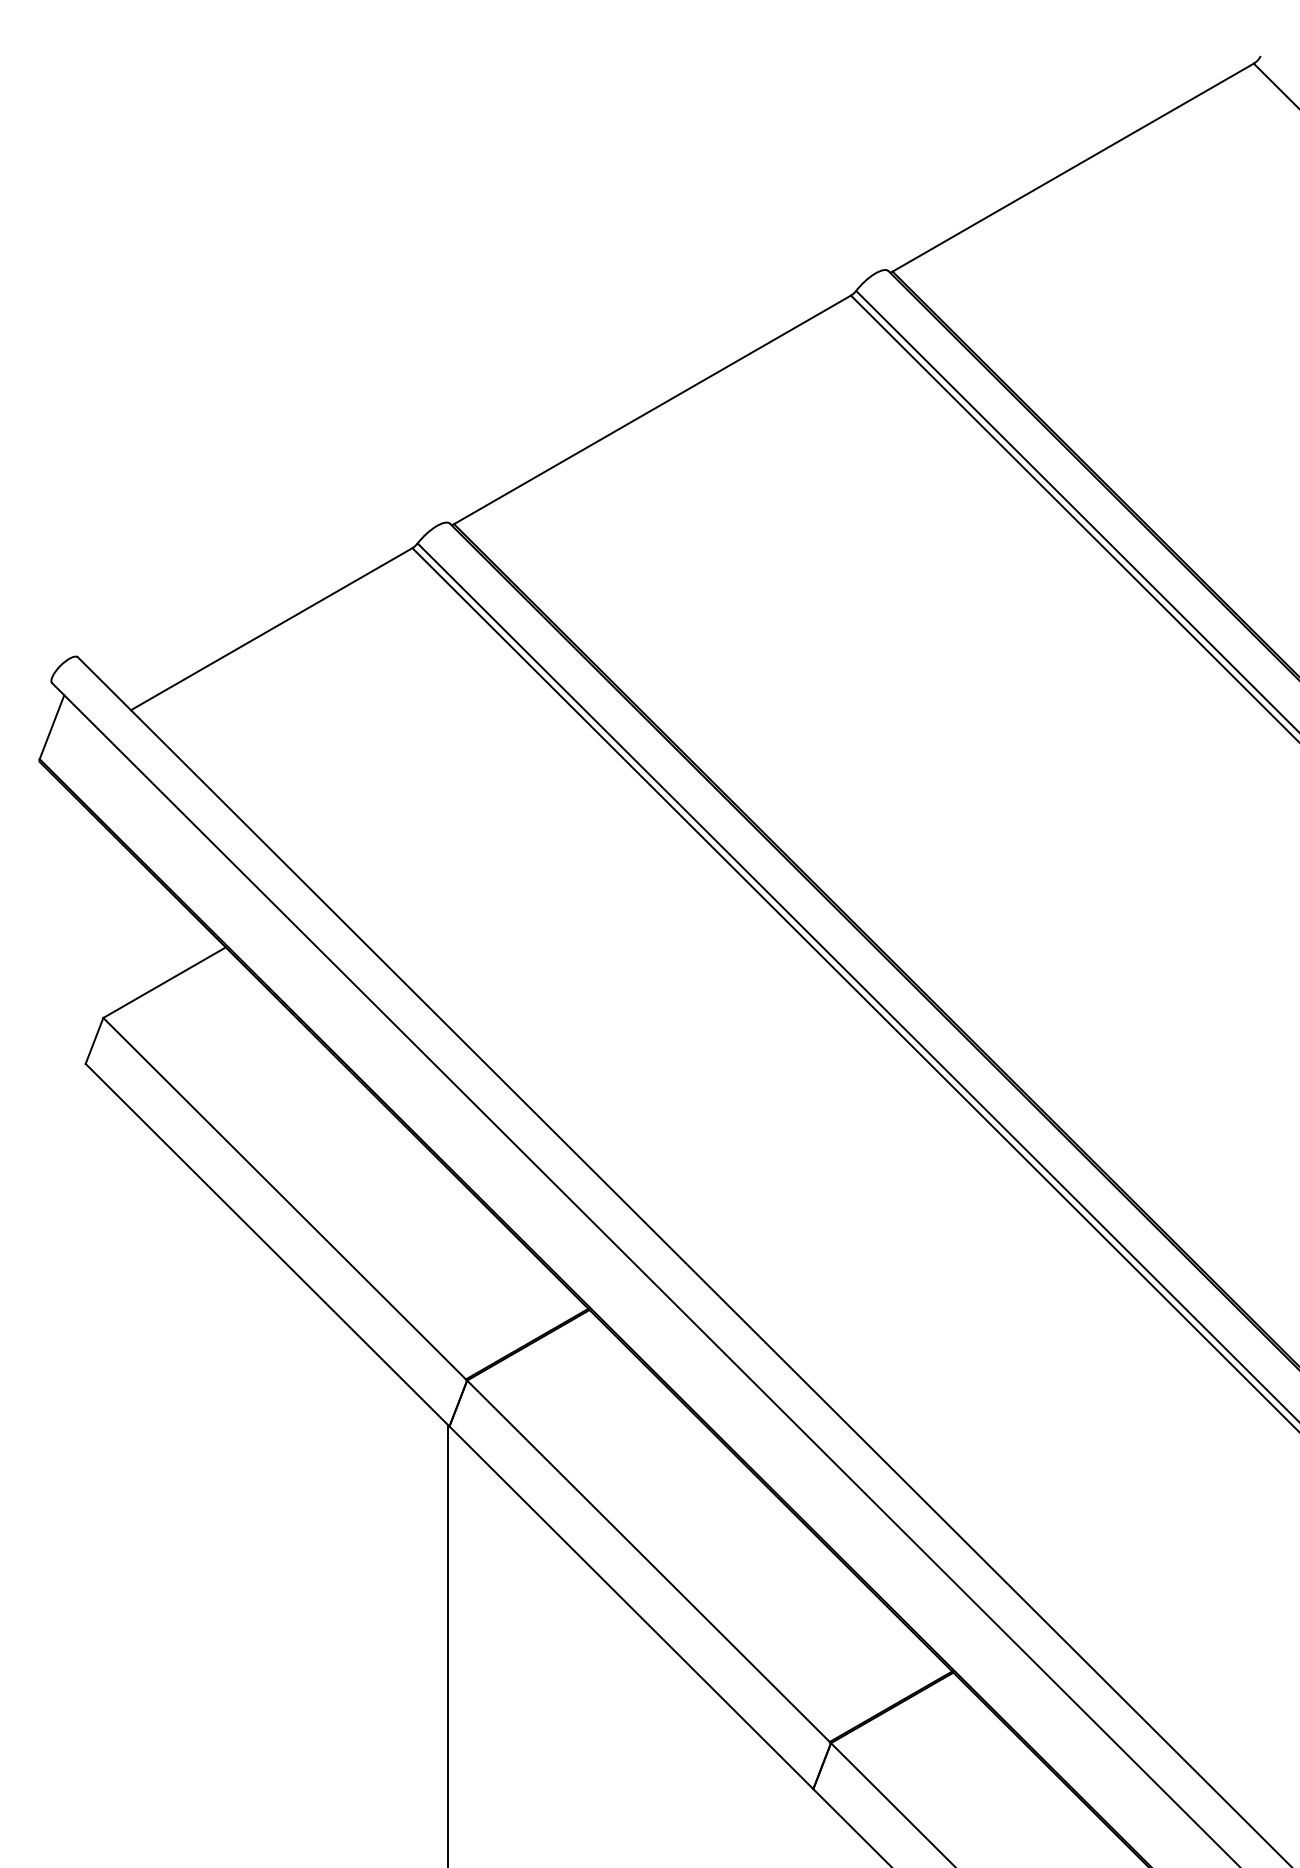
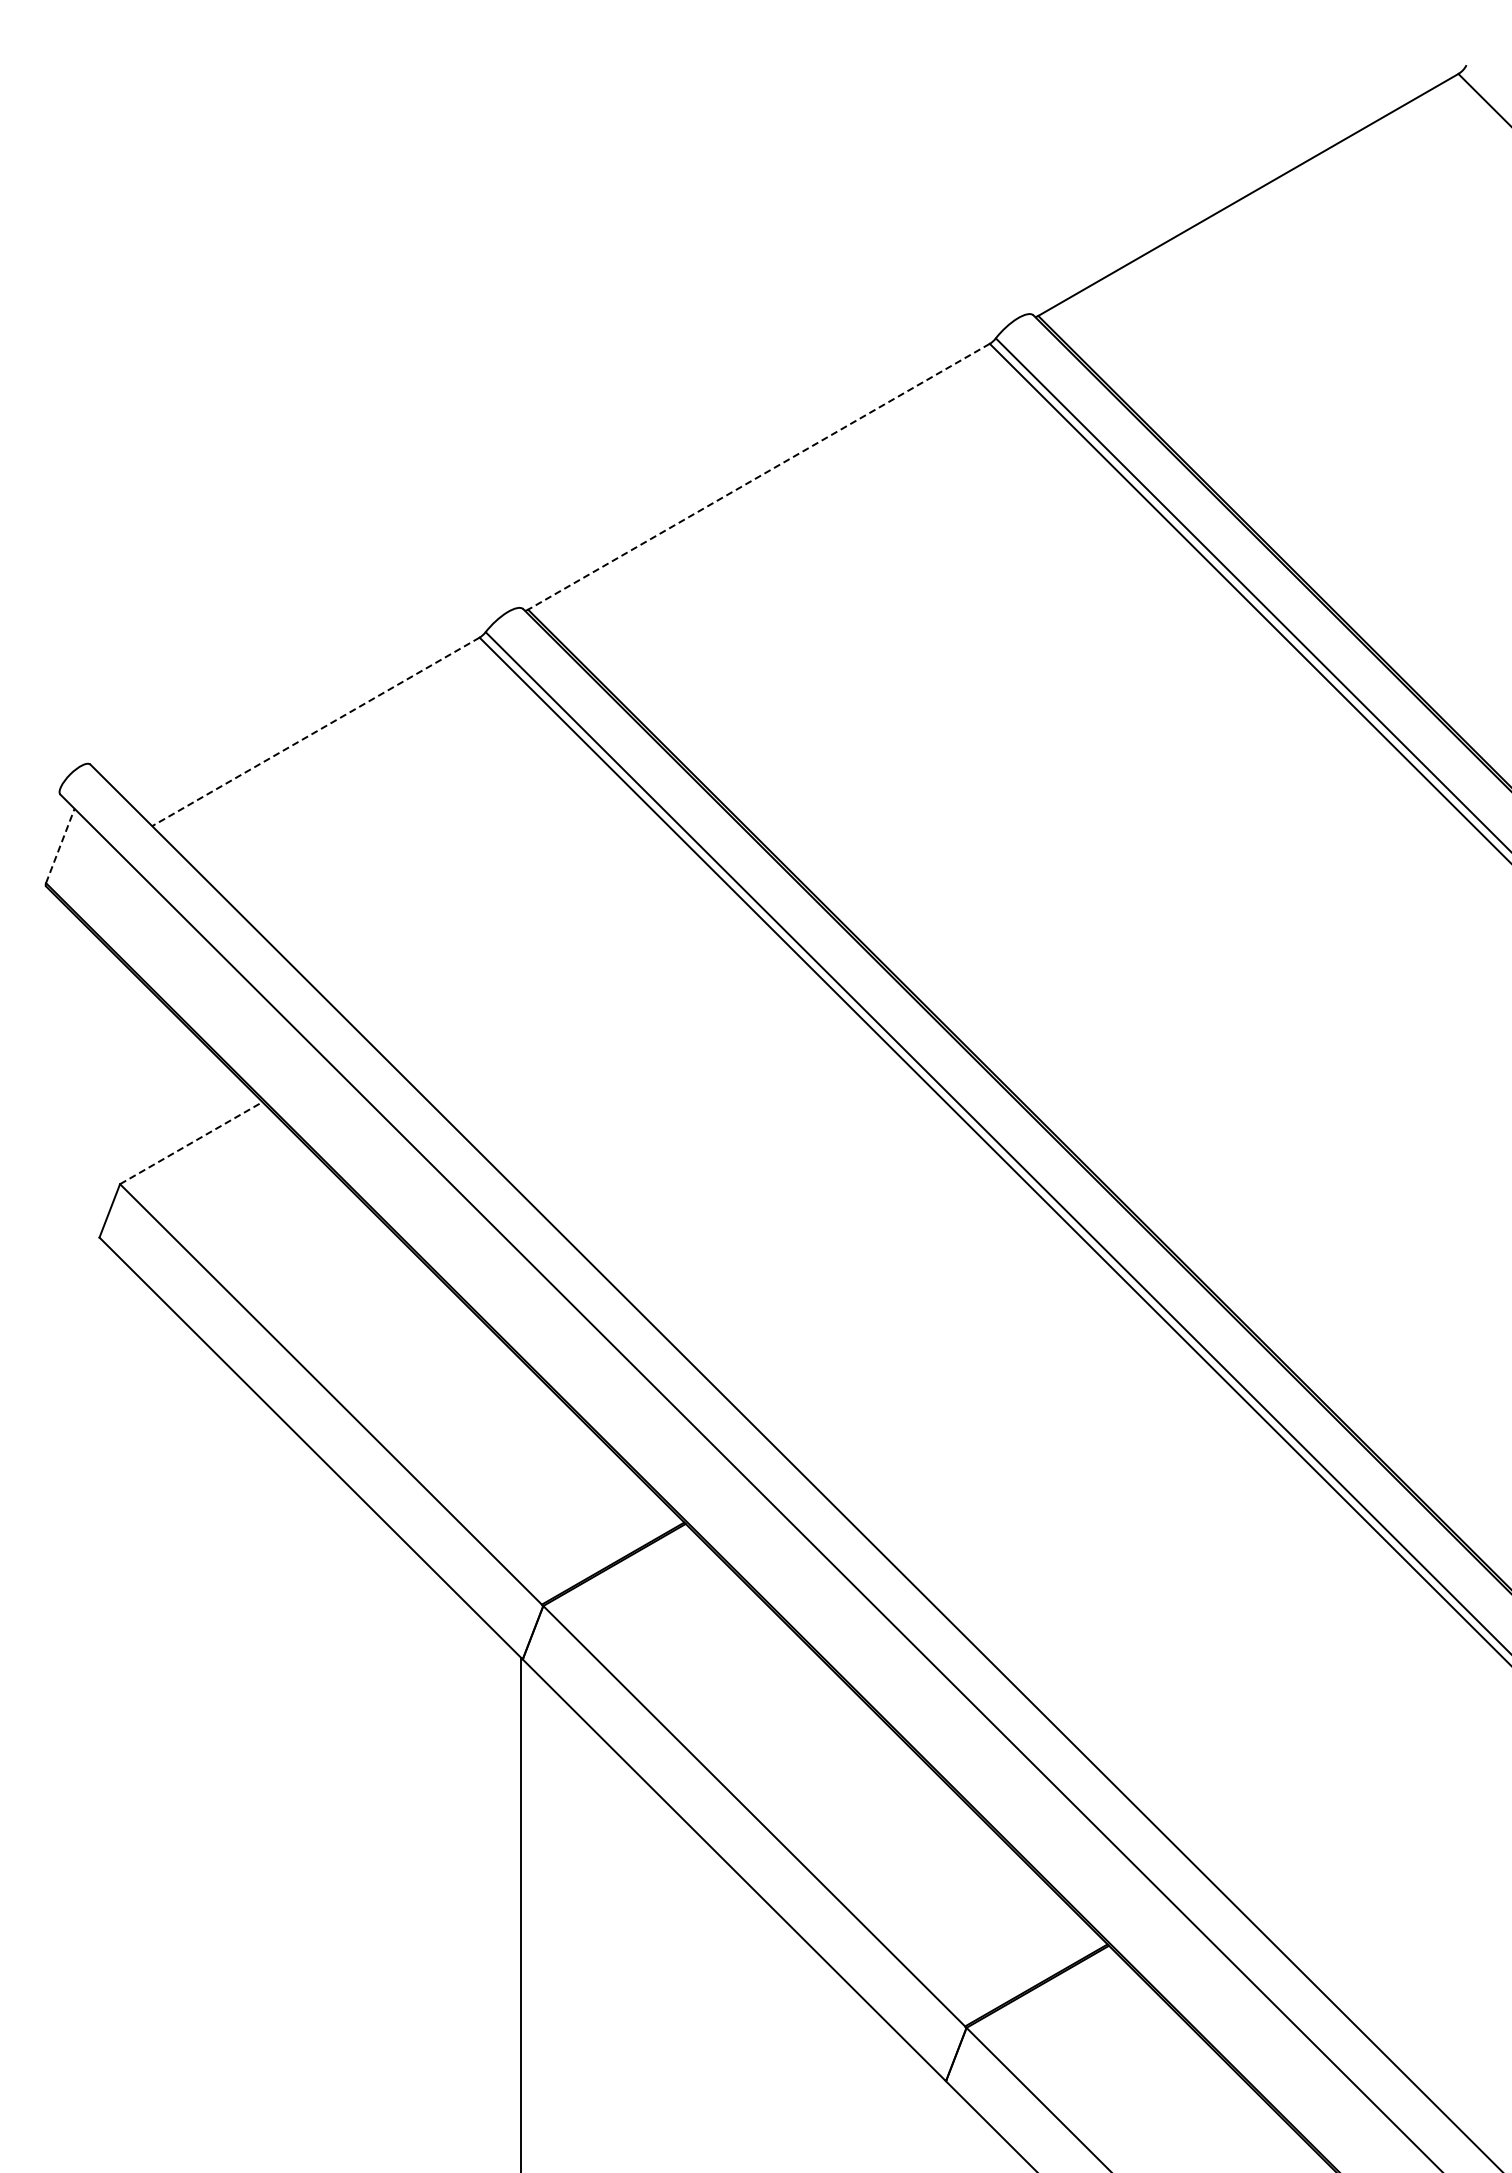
line: (652, 410) -> (758, 477), solid -> dashed
line: (271, 628) -> (315, 731), solid -> dashed
line: (52, 726) -> (60, 845), solid -> dashed
line: (164, 982) -> (191, 1142), solid -> dashed

